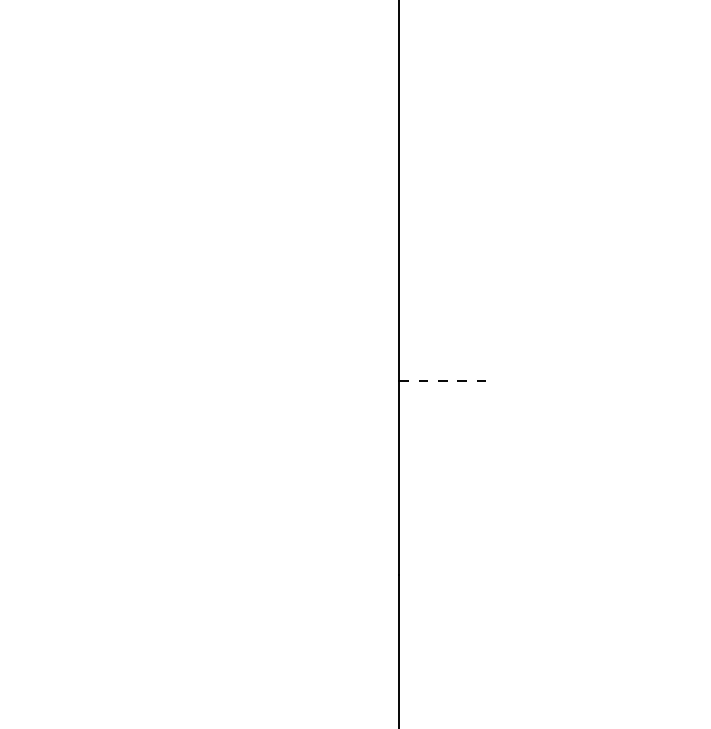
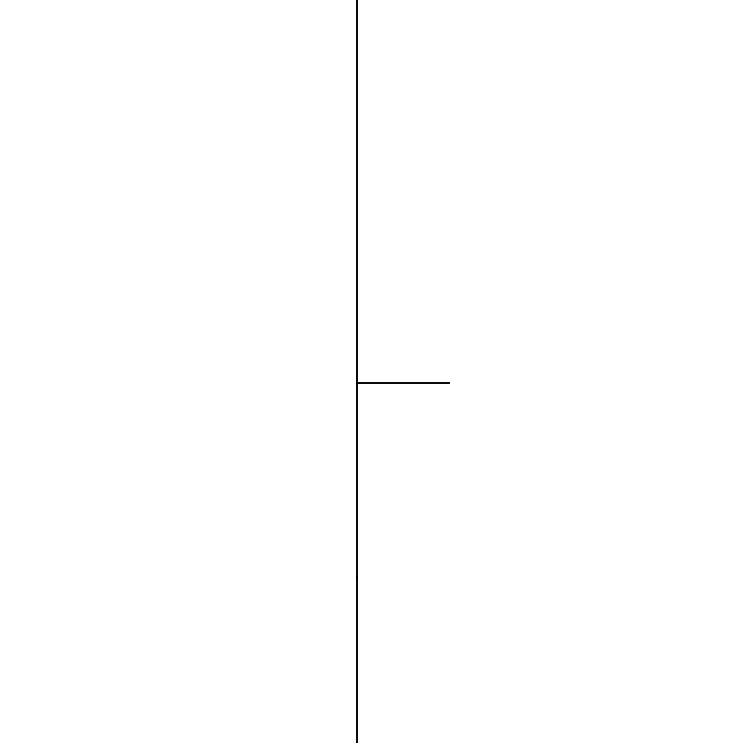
line: (445, 381) -> (403, 383), dashed -> solid

